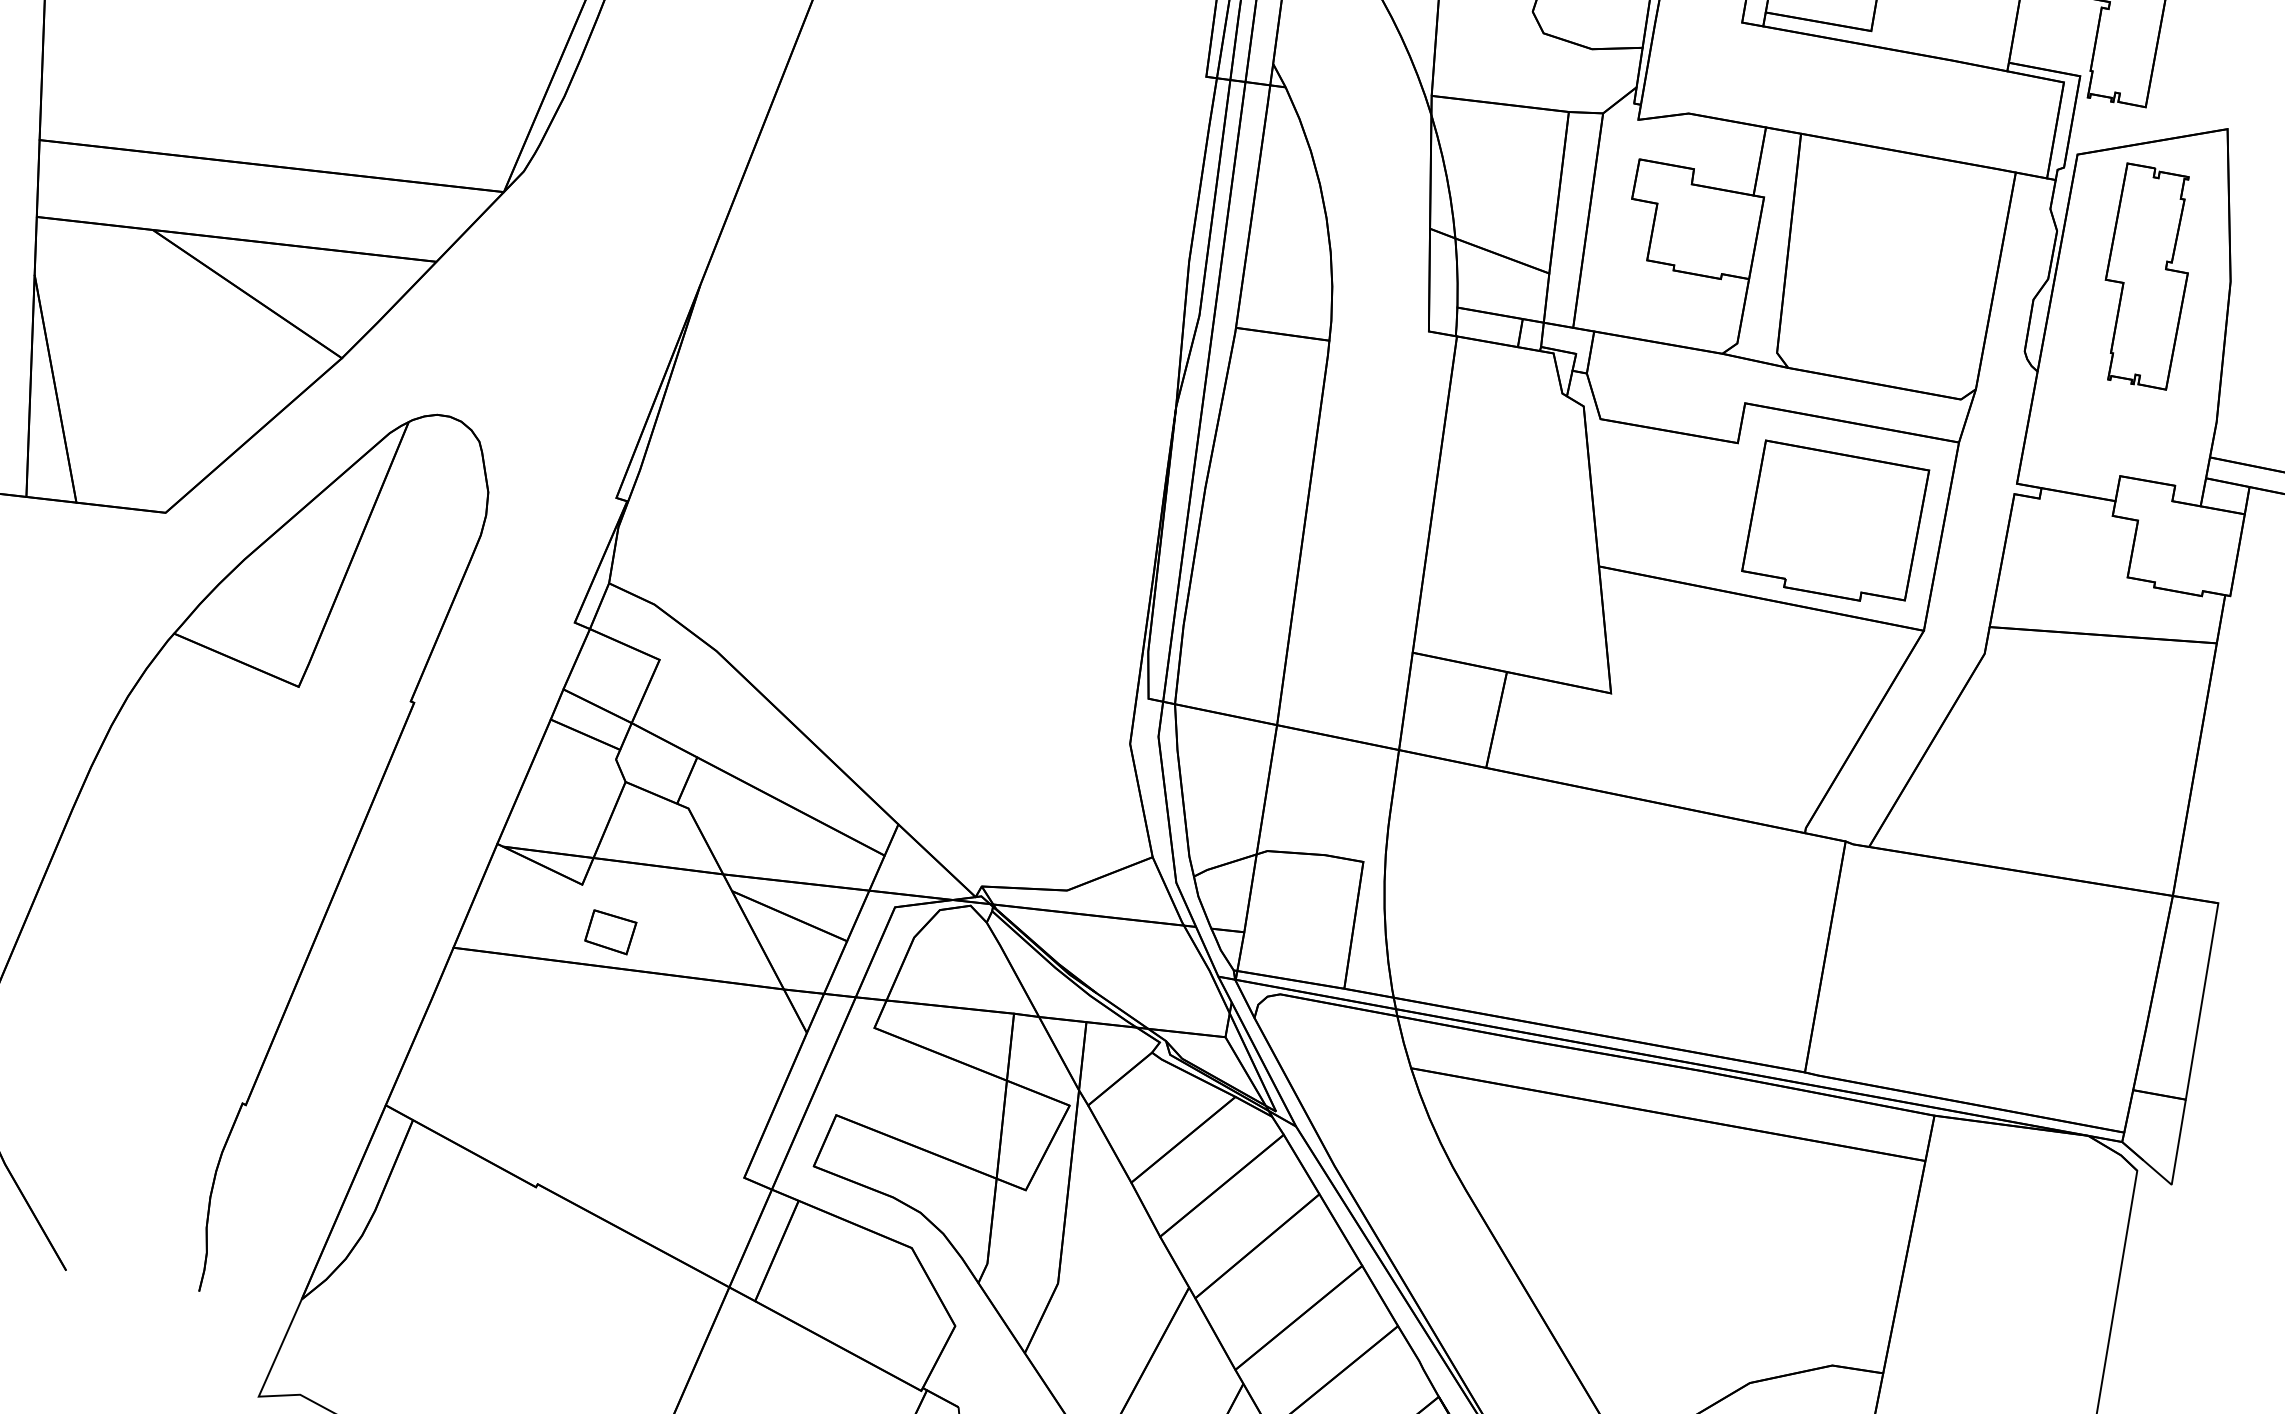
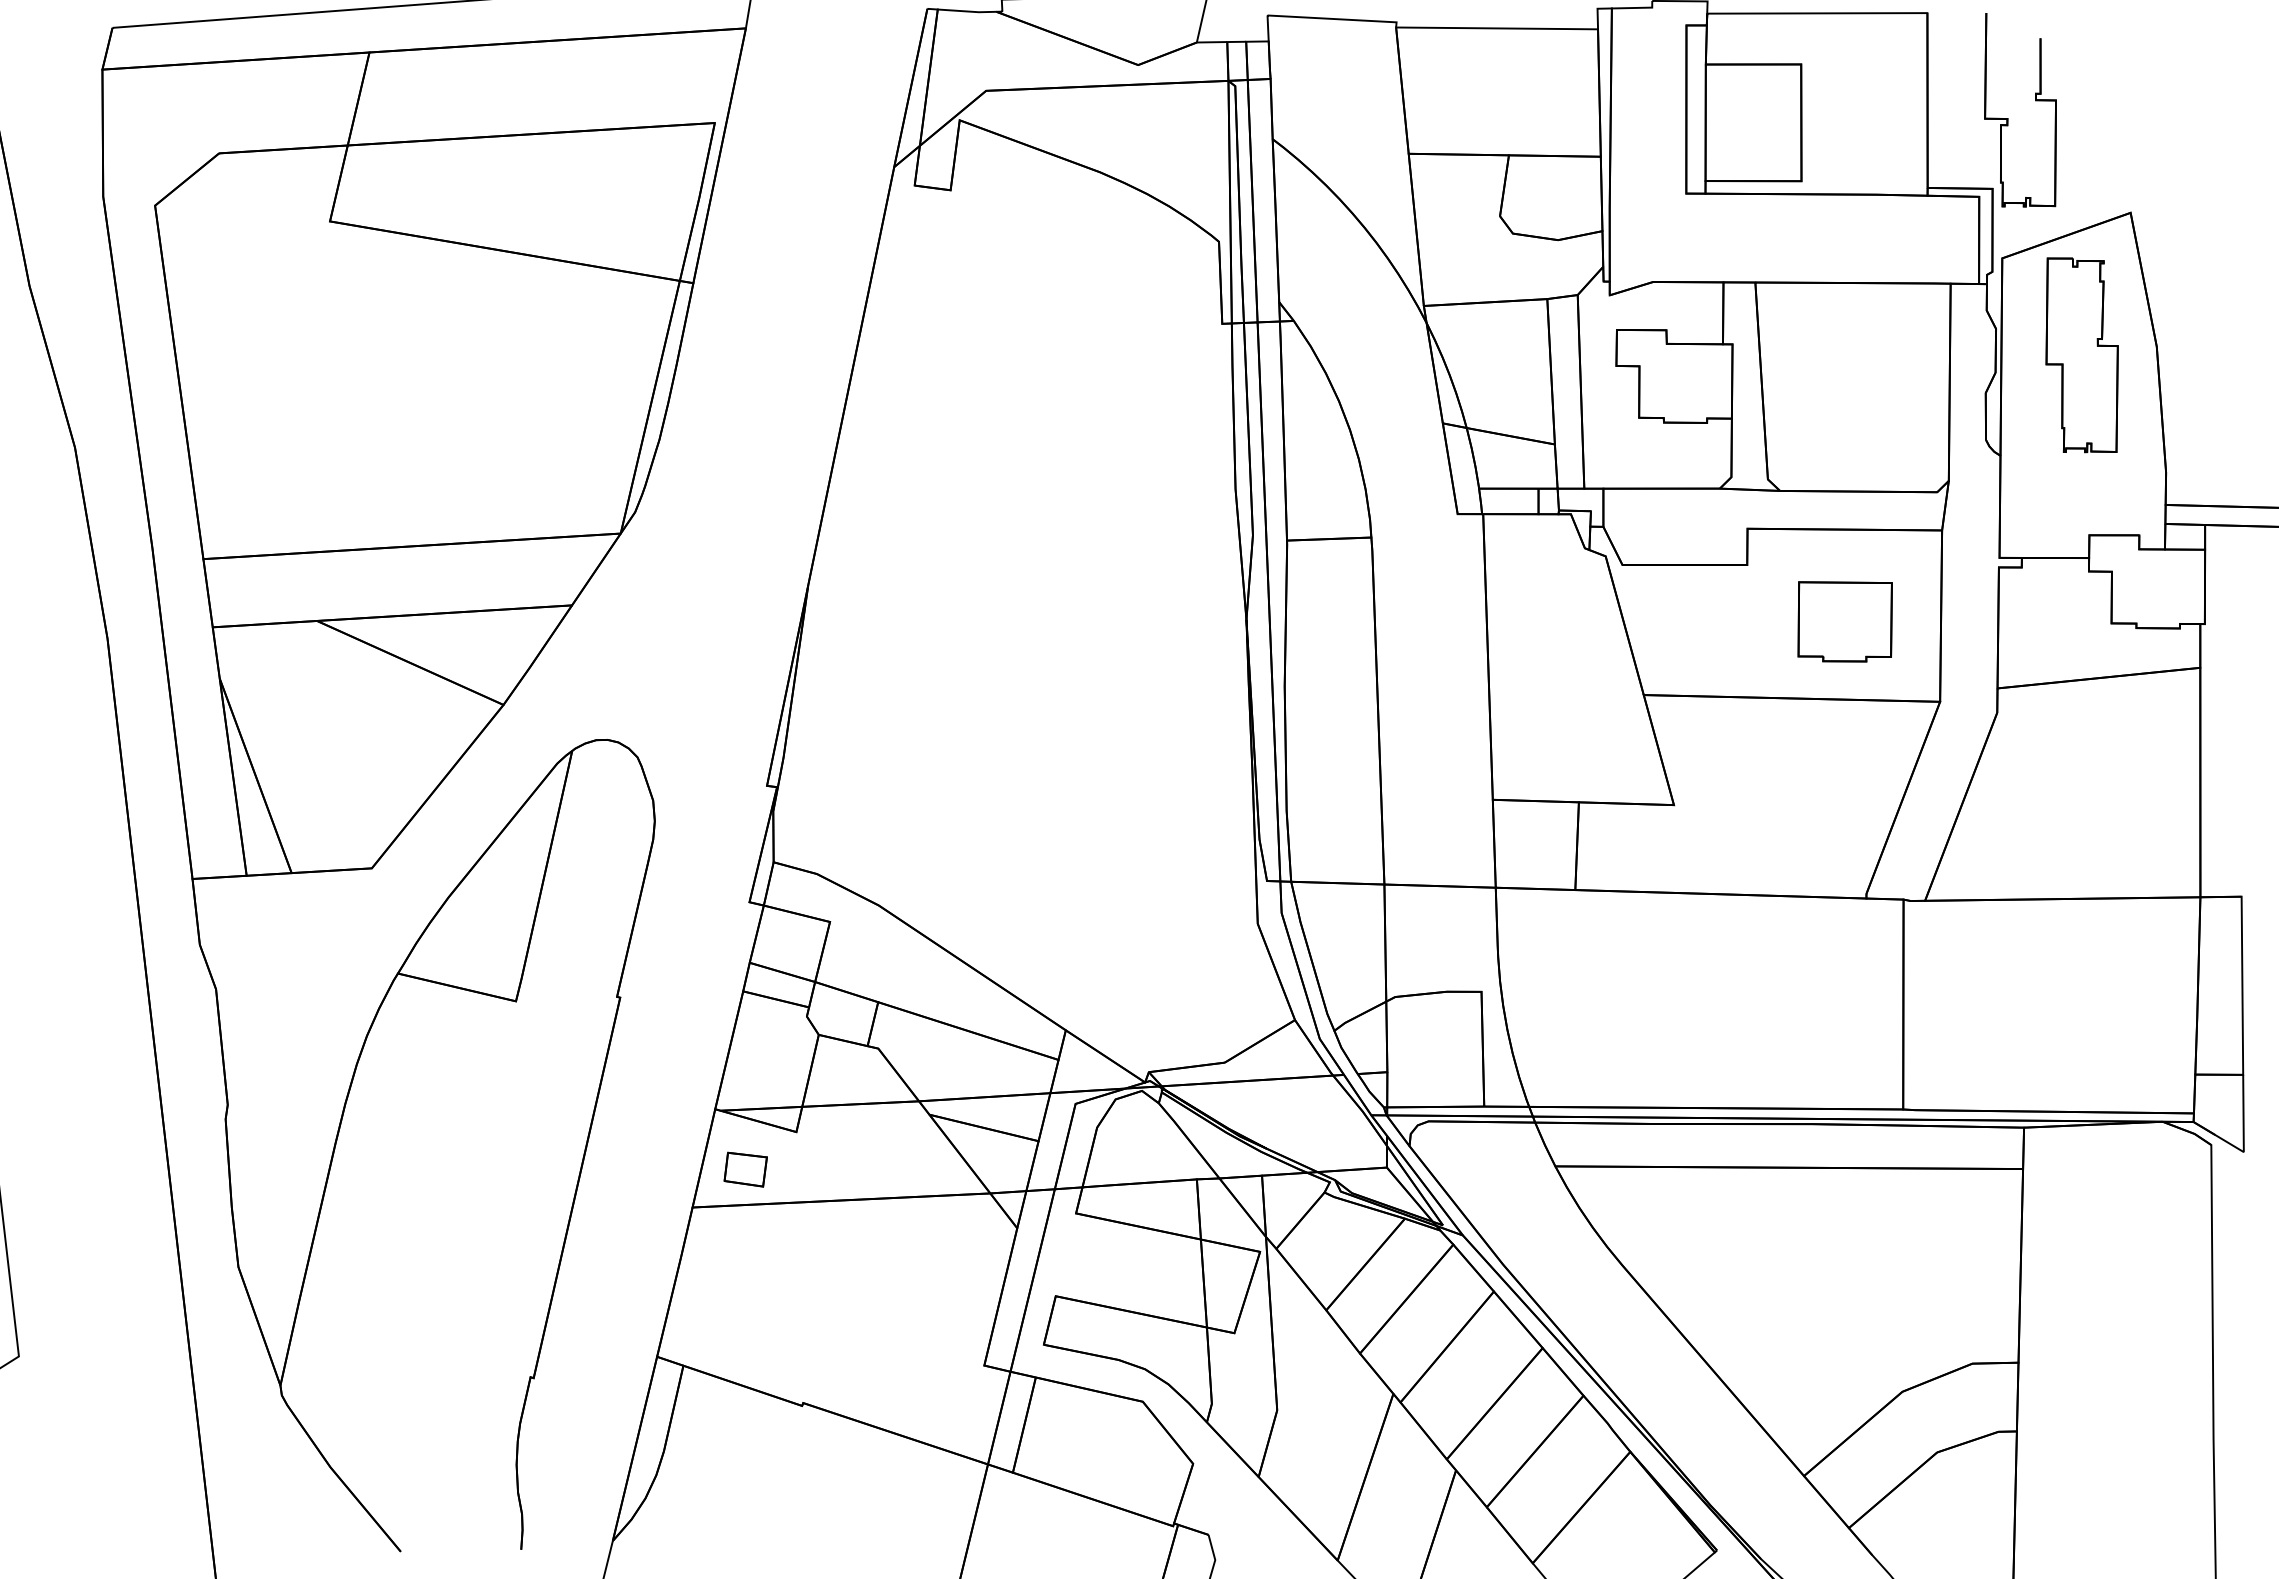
part: (1834, 524) -> (1844, 621), size x0.62
part: (610, 932) -> (745, 1169), moved

